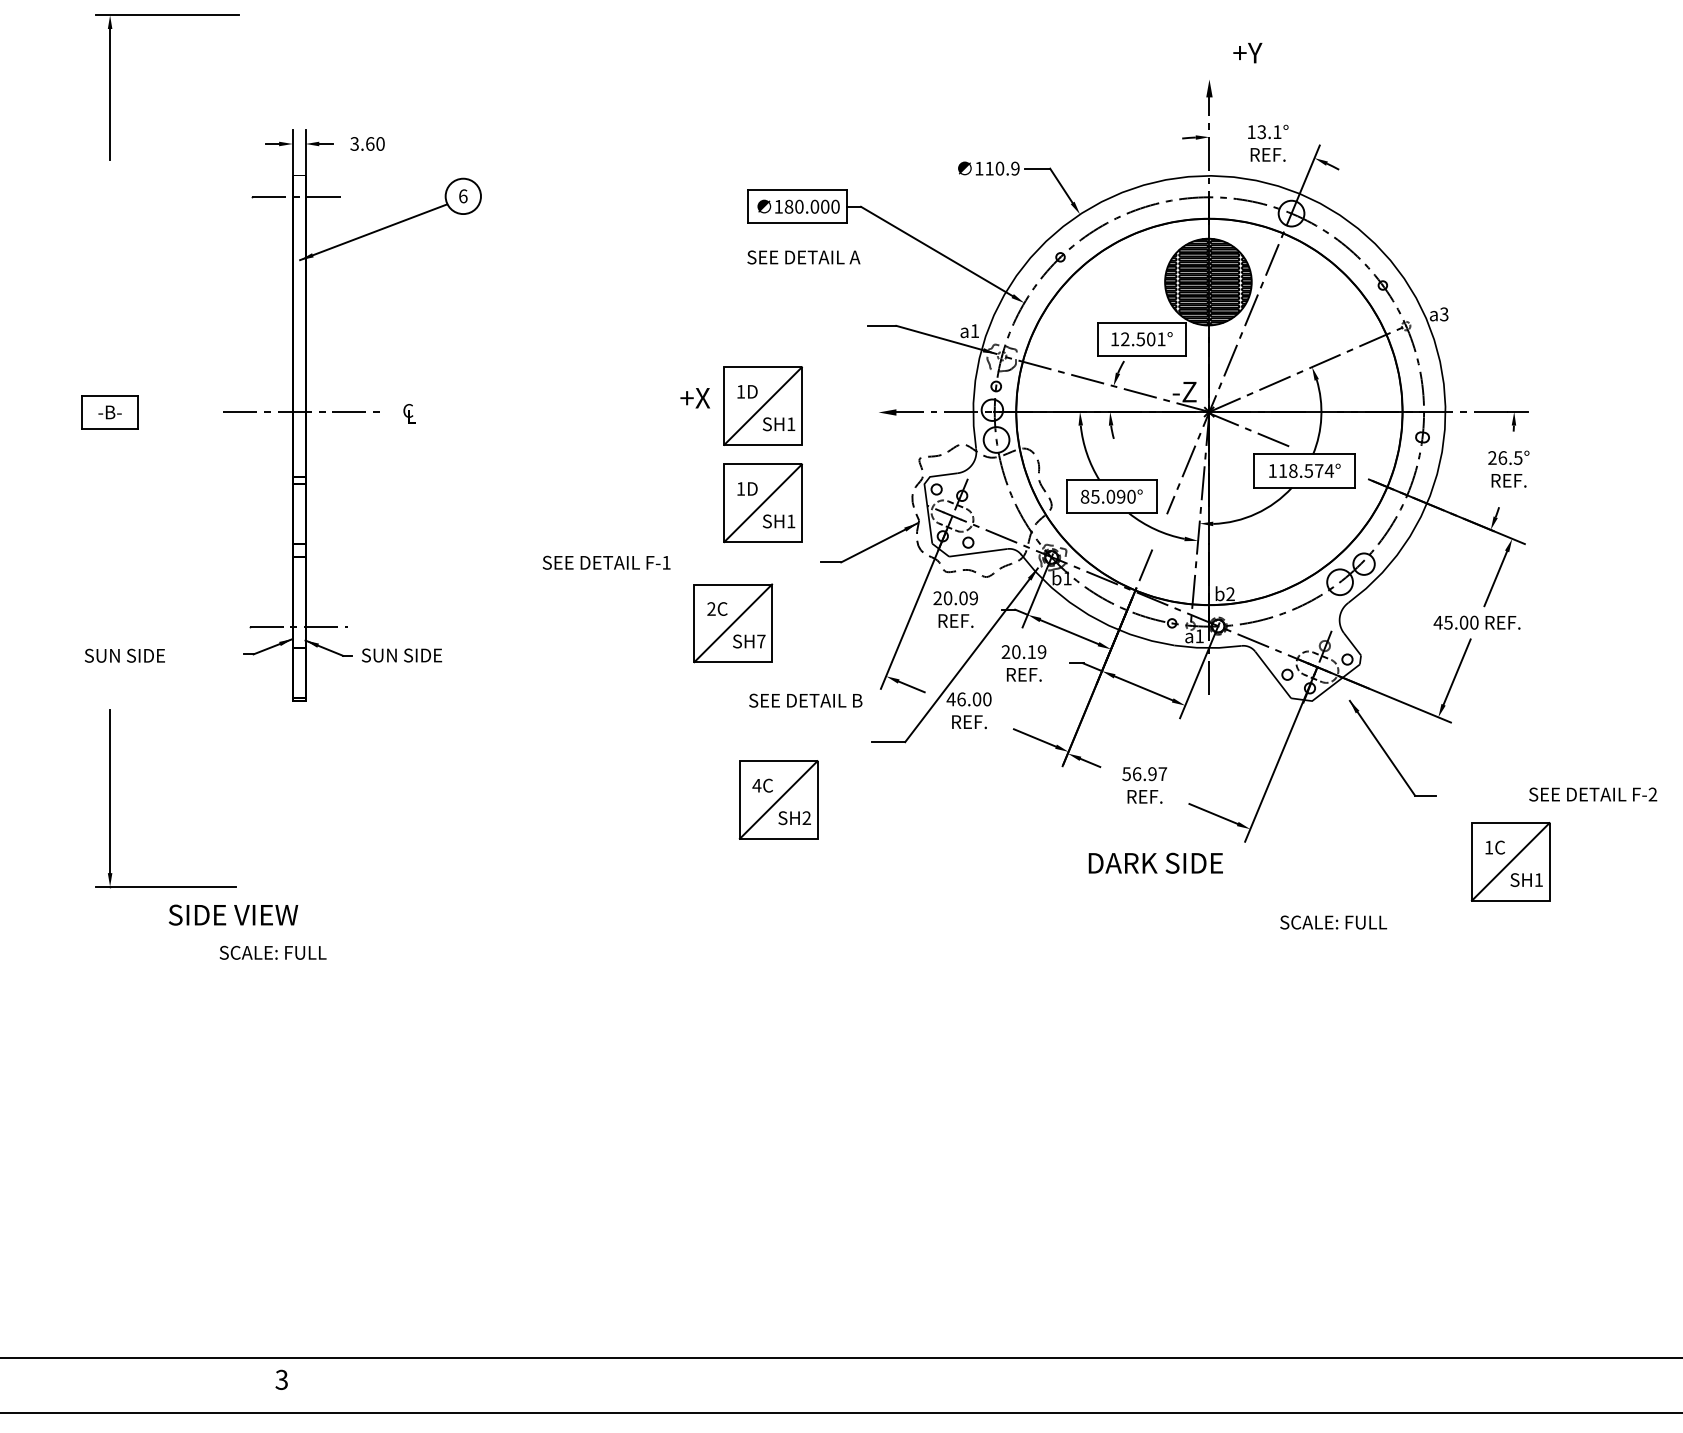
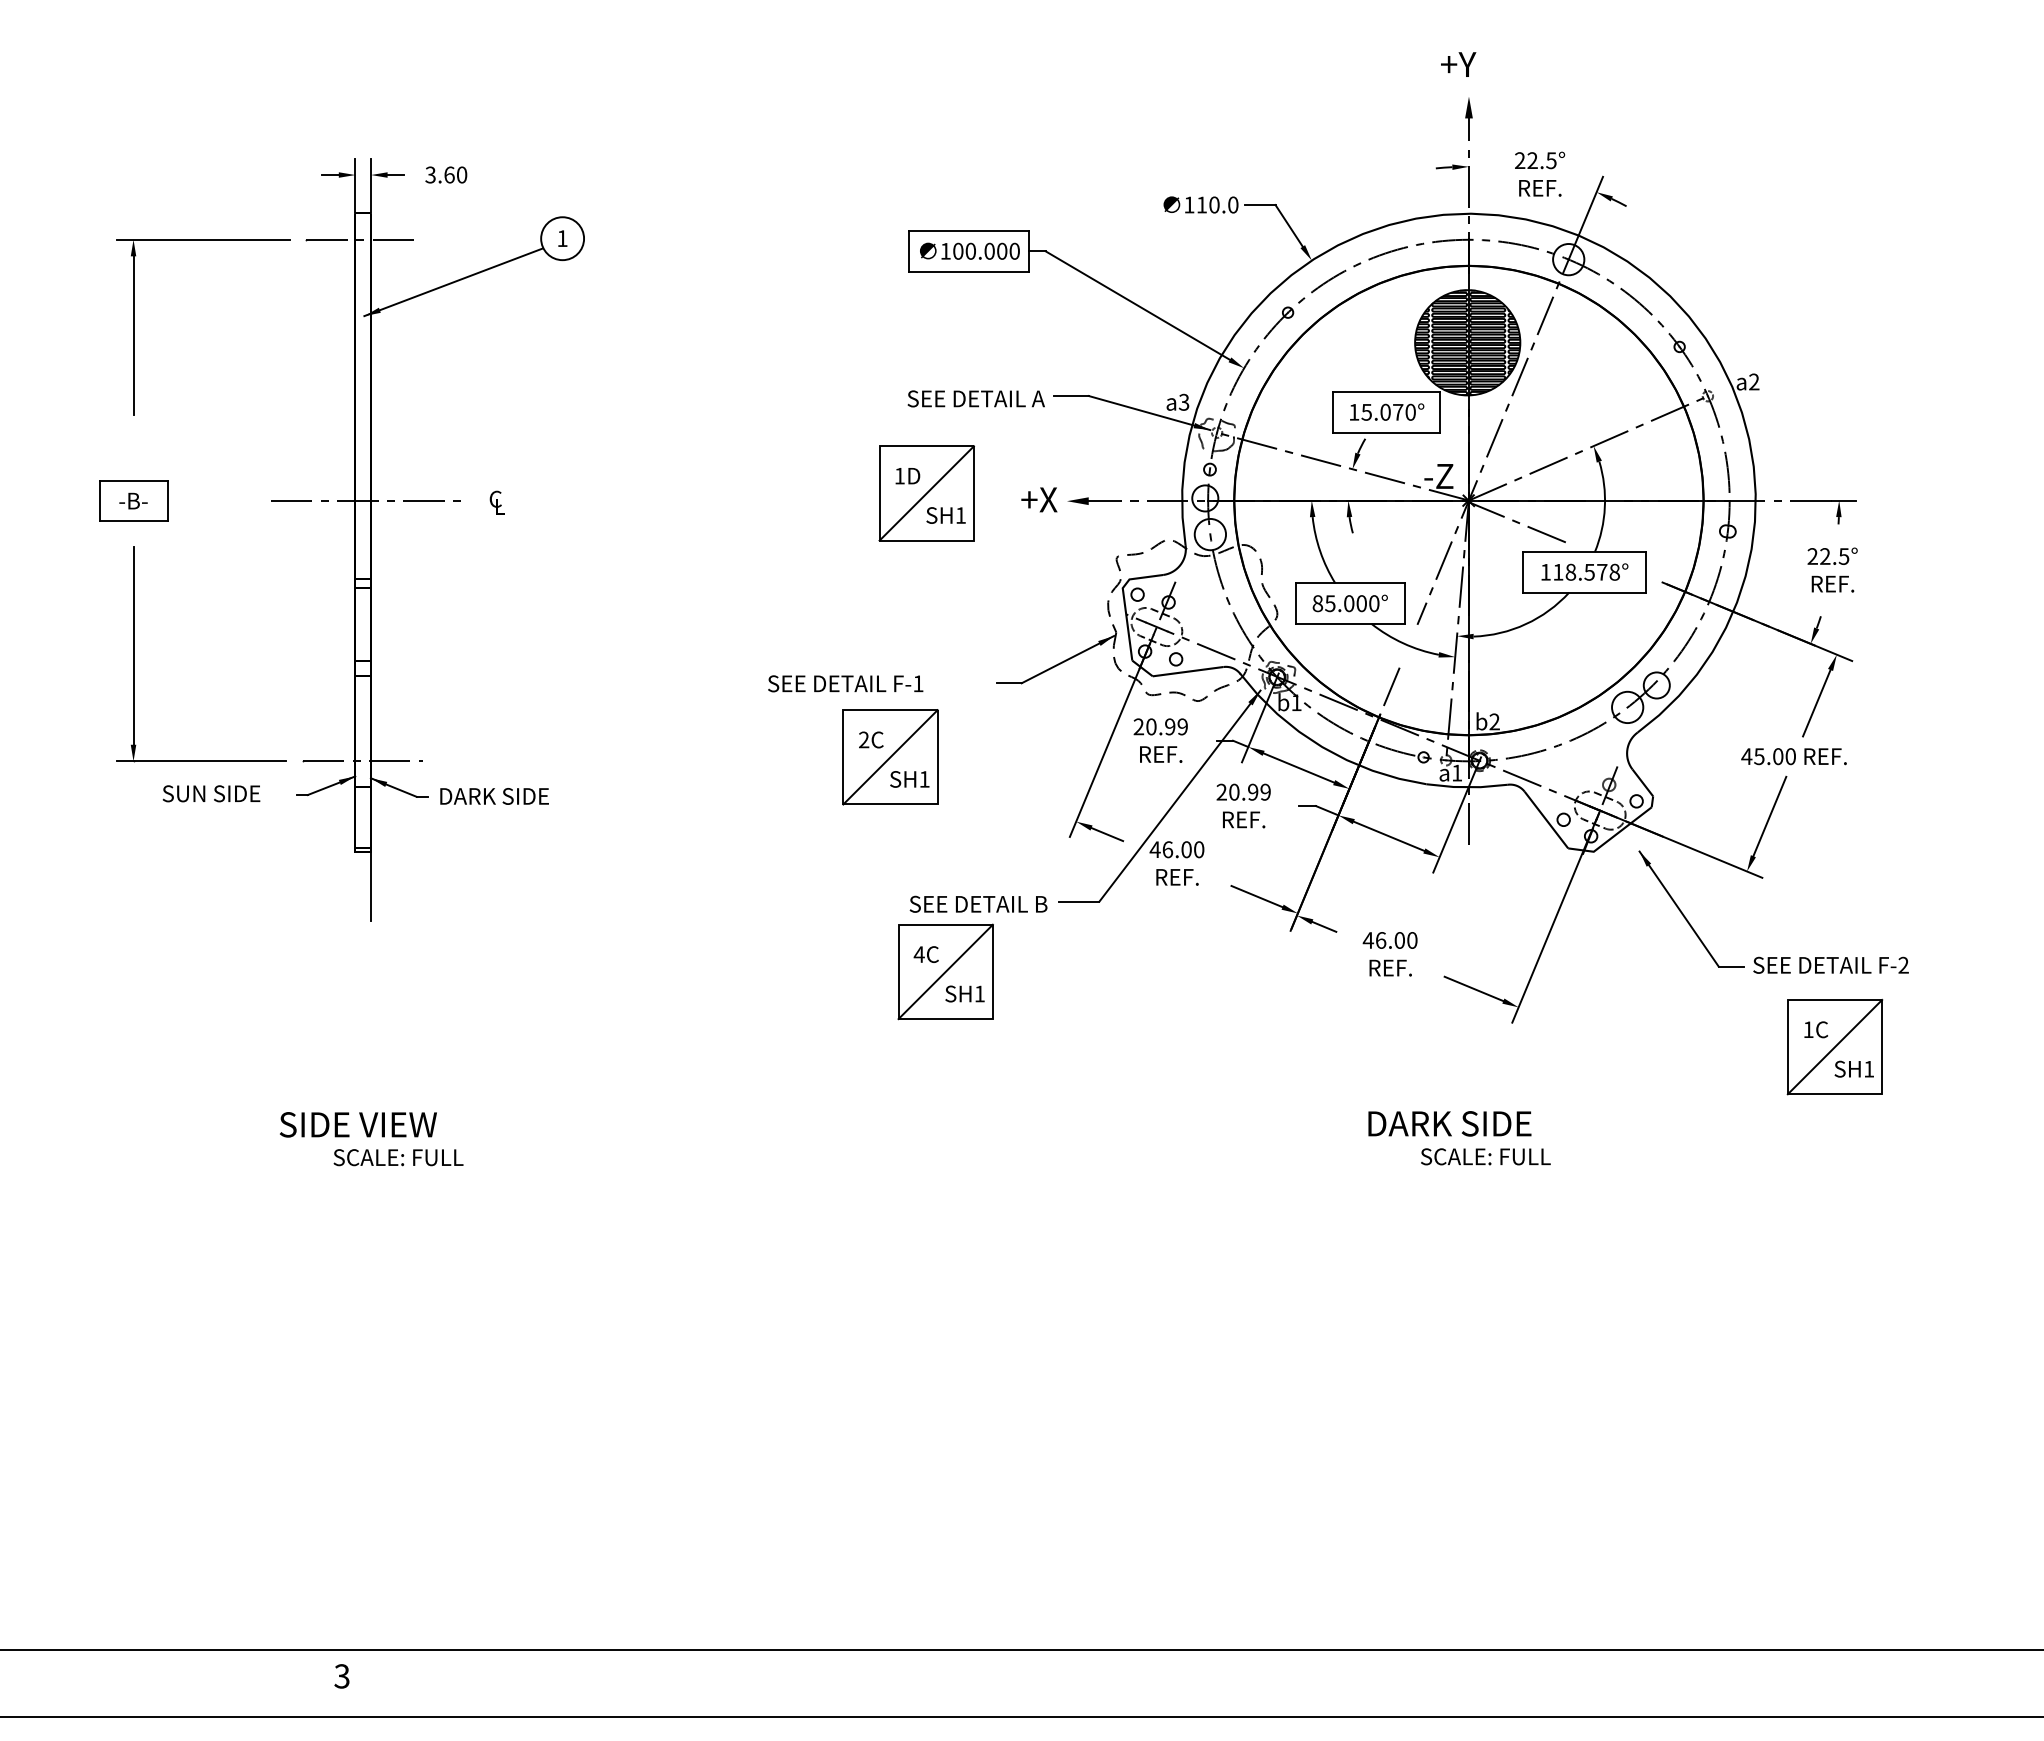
text: (1247, 53) -> (1458, 64), moved
part: (110, 87) -> (134, 327), moved
text: (1264, 132) -> (1535, 160), 13.1° -> 22.5°
text: (1015, 168) -> (1233, 204), 110.9 -> 110.0
text: (463, 196) -> (562, 238), 6 -> 1
text: (789, 206) -> (958, 251), 180.000 -> 100.000
text: (803, 257) -> (975, 398), moved
text: (1444, 314) -> (1754, 382), a3 -> a2
text: (974, 330) -> (1183, 401), a1 -> a3
text: (1143, 338) -> (1388, 411), 12.501° -> 15.070°
text: (695, 397) -> (1039, 499), moved
text: (1502, 458) -> (1825, 556), 26.5° -> 22.5°
text: (1329, 470) -> (1614, 571), 118.574° -> 118.578°
text: (1120, 496) -> (1361, 603), 85.090° -> 85.000°
part: (762, 503) -> (926, 611), removed
text: (606, 562) -> (845, 683), moved
text: (963, 597) -> (1170, 726), 20.09 -> 20.99
text: (761, 641) -> (924, 779), SH7 -> SH1
text: (1032, 651) -> (1253, 791), 20.19 -> 20.99
text: (124, 655) -> (211, 793), moved
text: (406, 655) -> (493, 796), SUN SIDE -> DARK SIDE
text: (805, 700) -> (978, 903), moved
line: (306, 729) -> (371, 886), added
text: (1144, 774) -> (1389, 940), 56.97 -> 46.00
text: (1592, 793) -> (1830, 964), moved
part: (110, 798) -> (134, 654), moved
text: (806, 817) -> (979, 993), SH2 -> SH1
text: (1155, 863) -> (1449, 1123), moved
text: (233, 914) -> (358, 1124), moved
text: (1333, 922) -> (1485, 1156), moved
text: (273, 952) -> (398, 1157), moved

